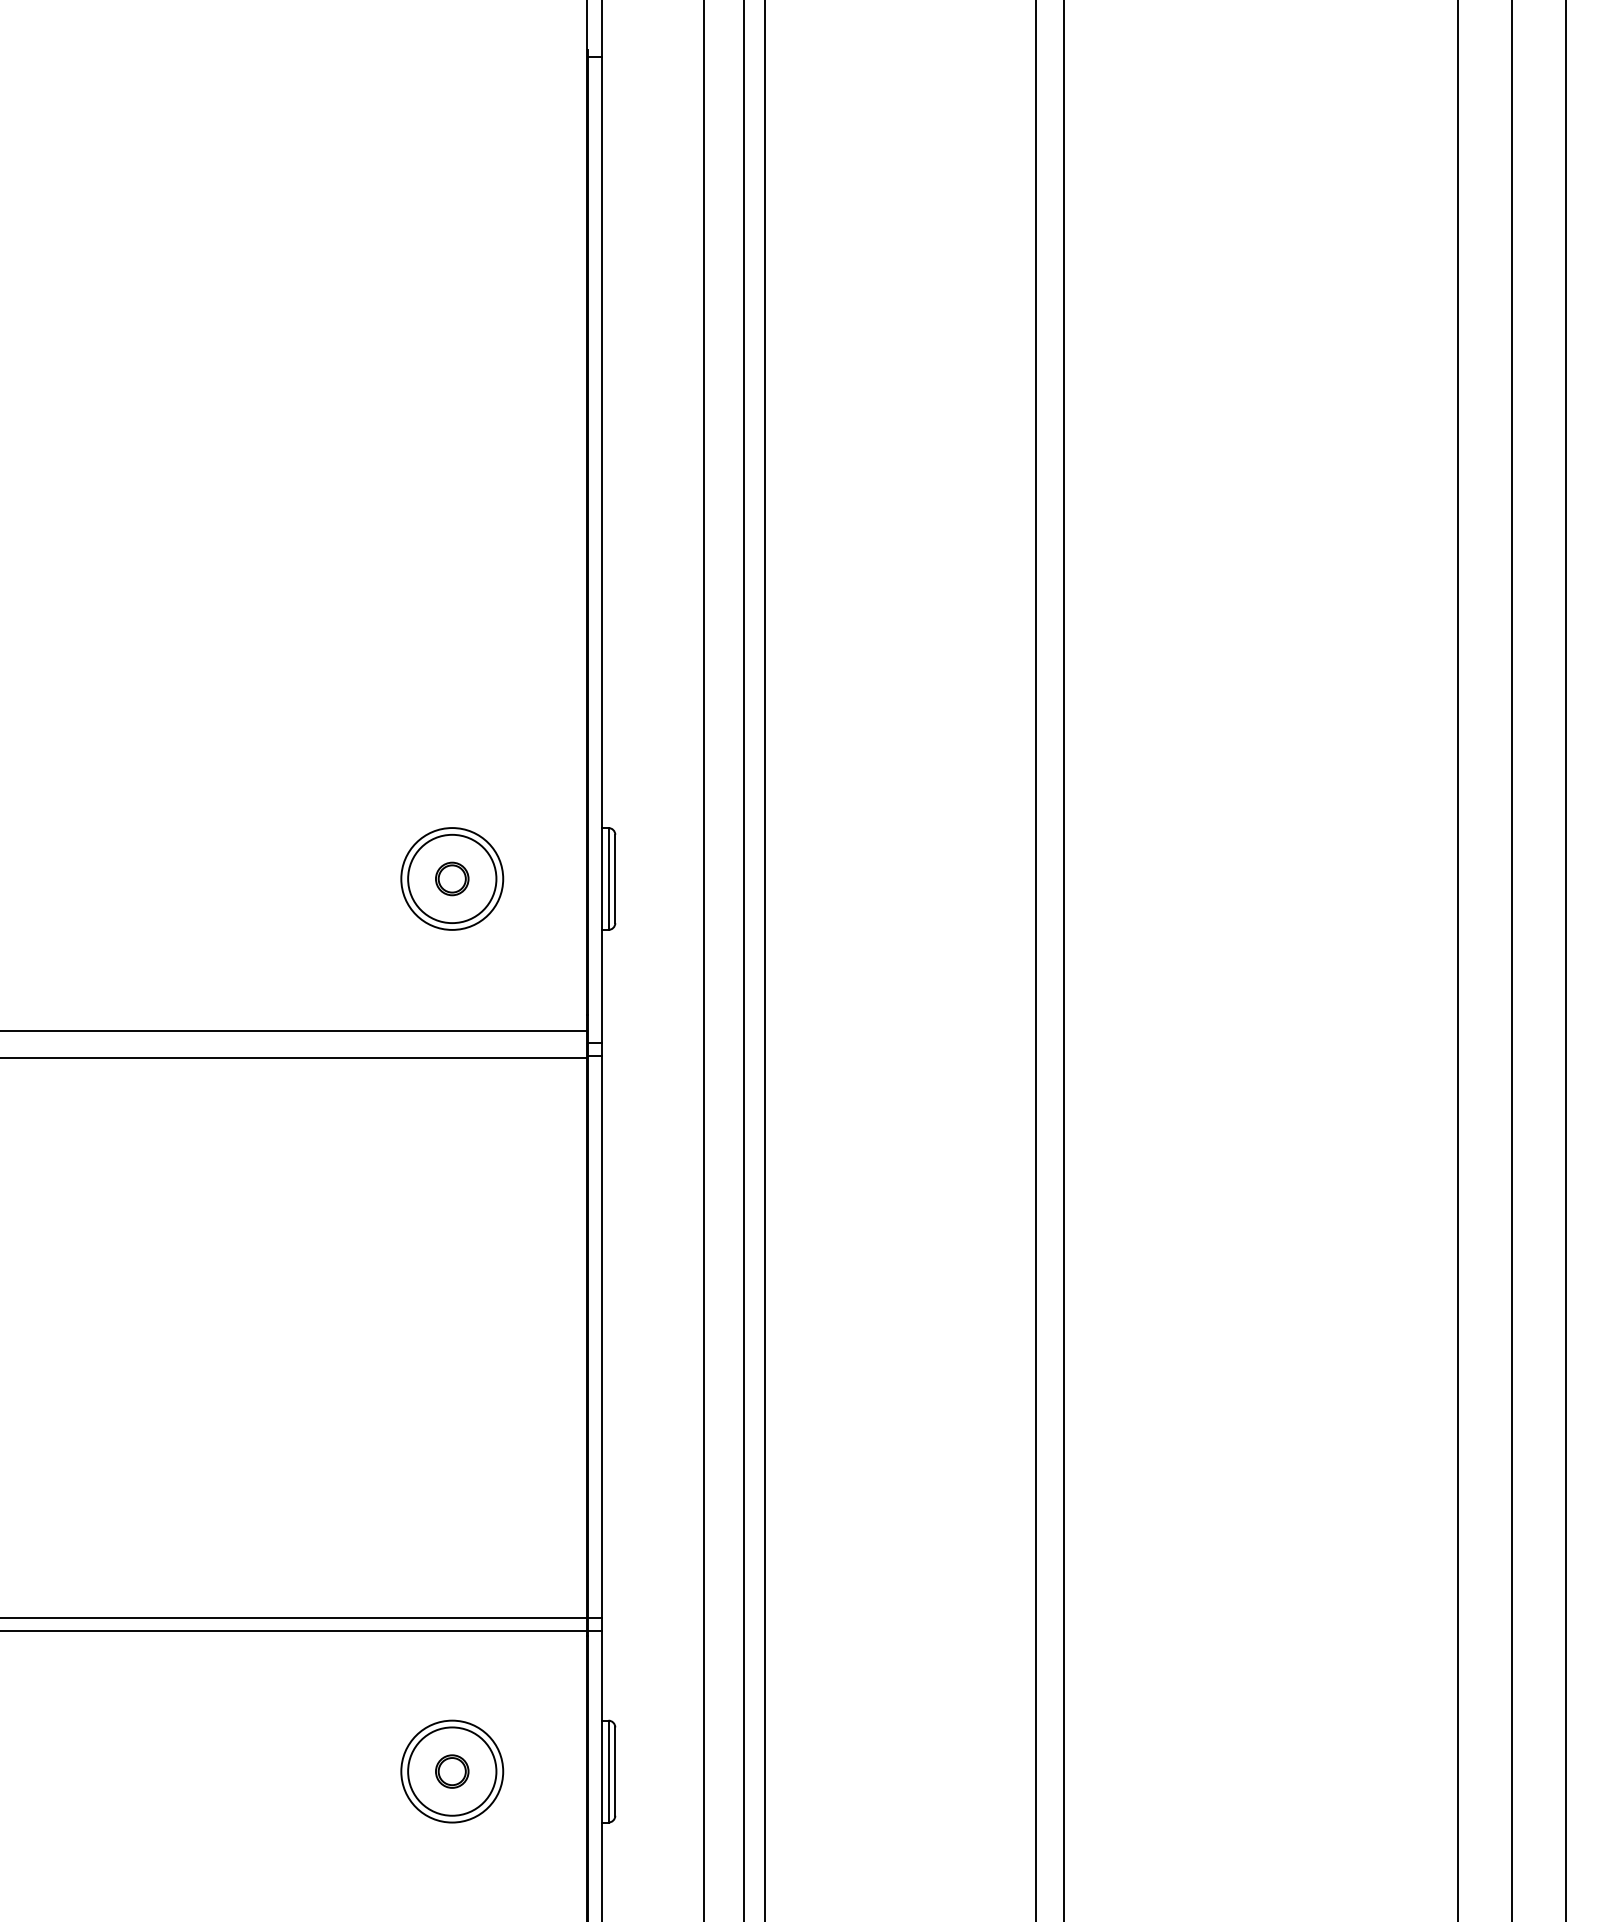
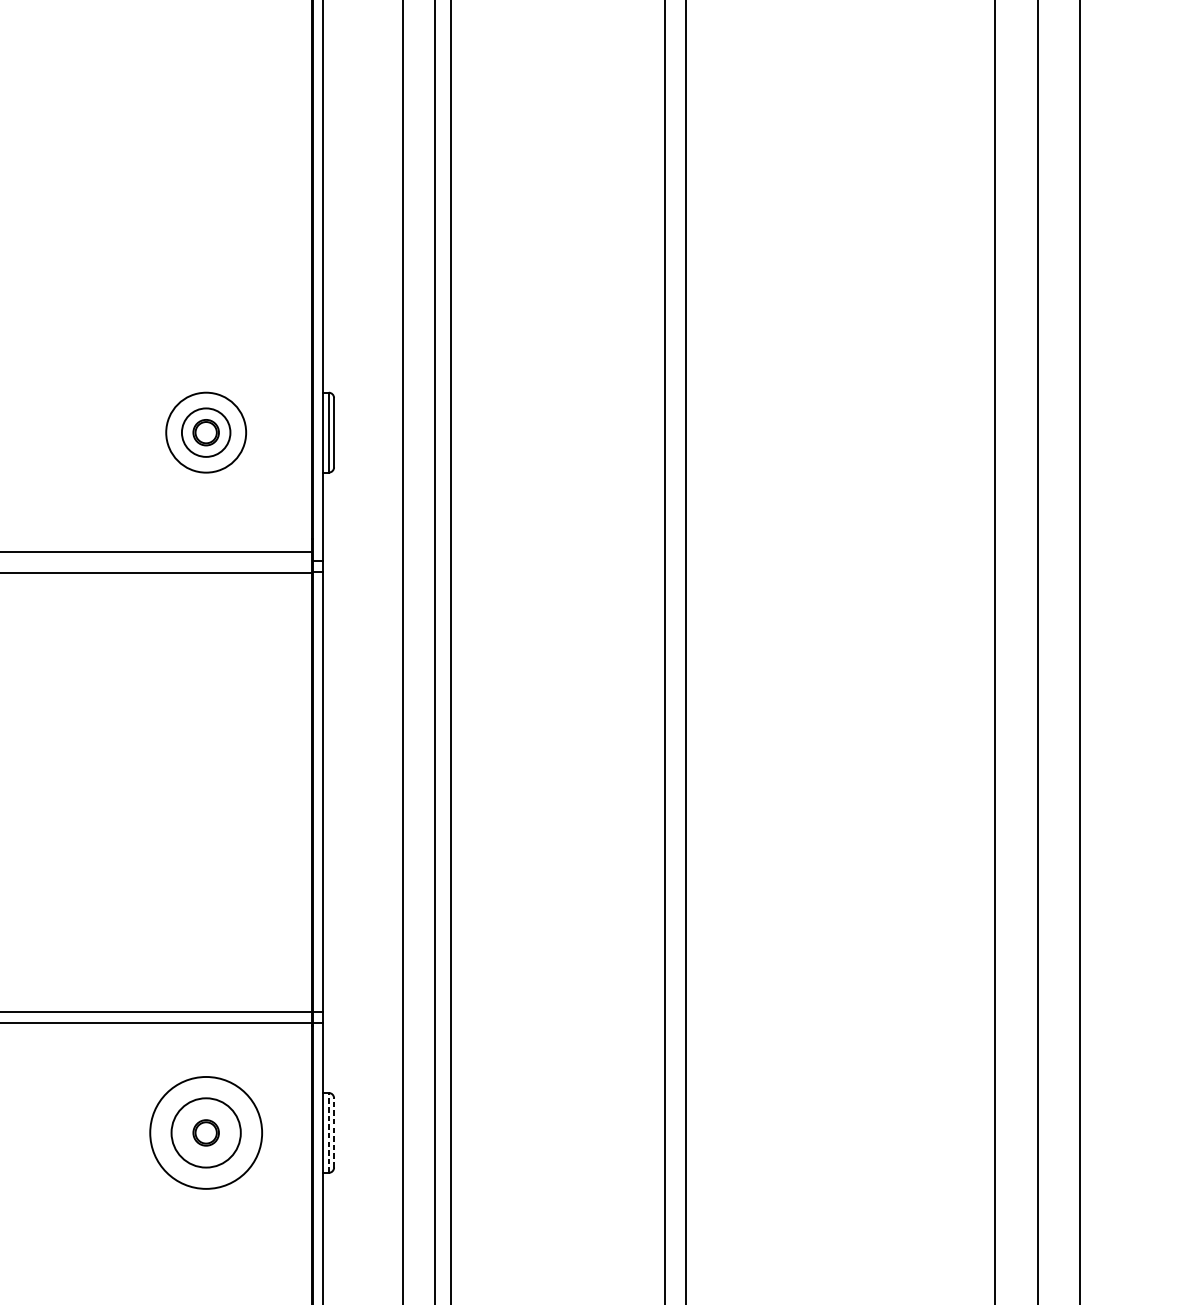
circle: (452, 878) -> (206, 432), size x0.7
circle: (452, 1771) -> (206, 1132), size x1.4
line: (608, 1771) -> (328, 1132), solid -> dashed
line: (615, 1771) -> (334, 1132), solid -> dashed

